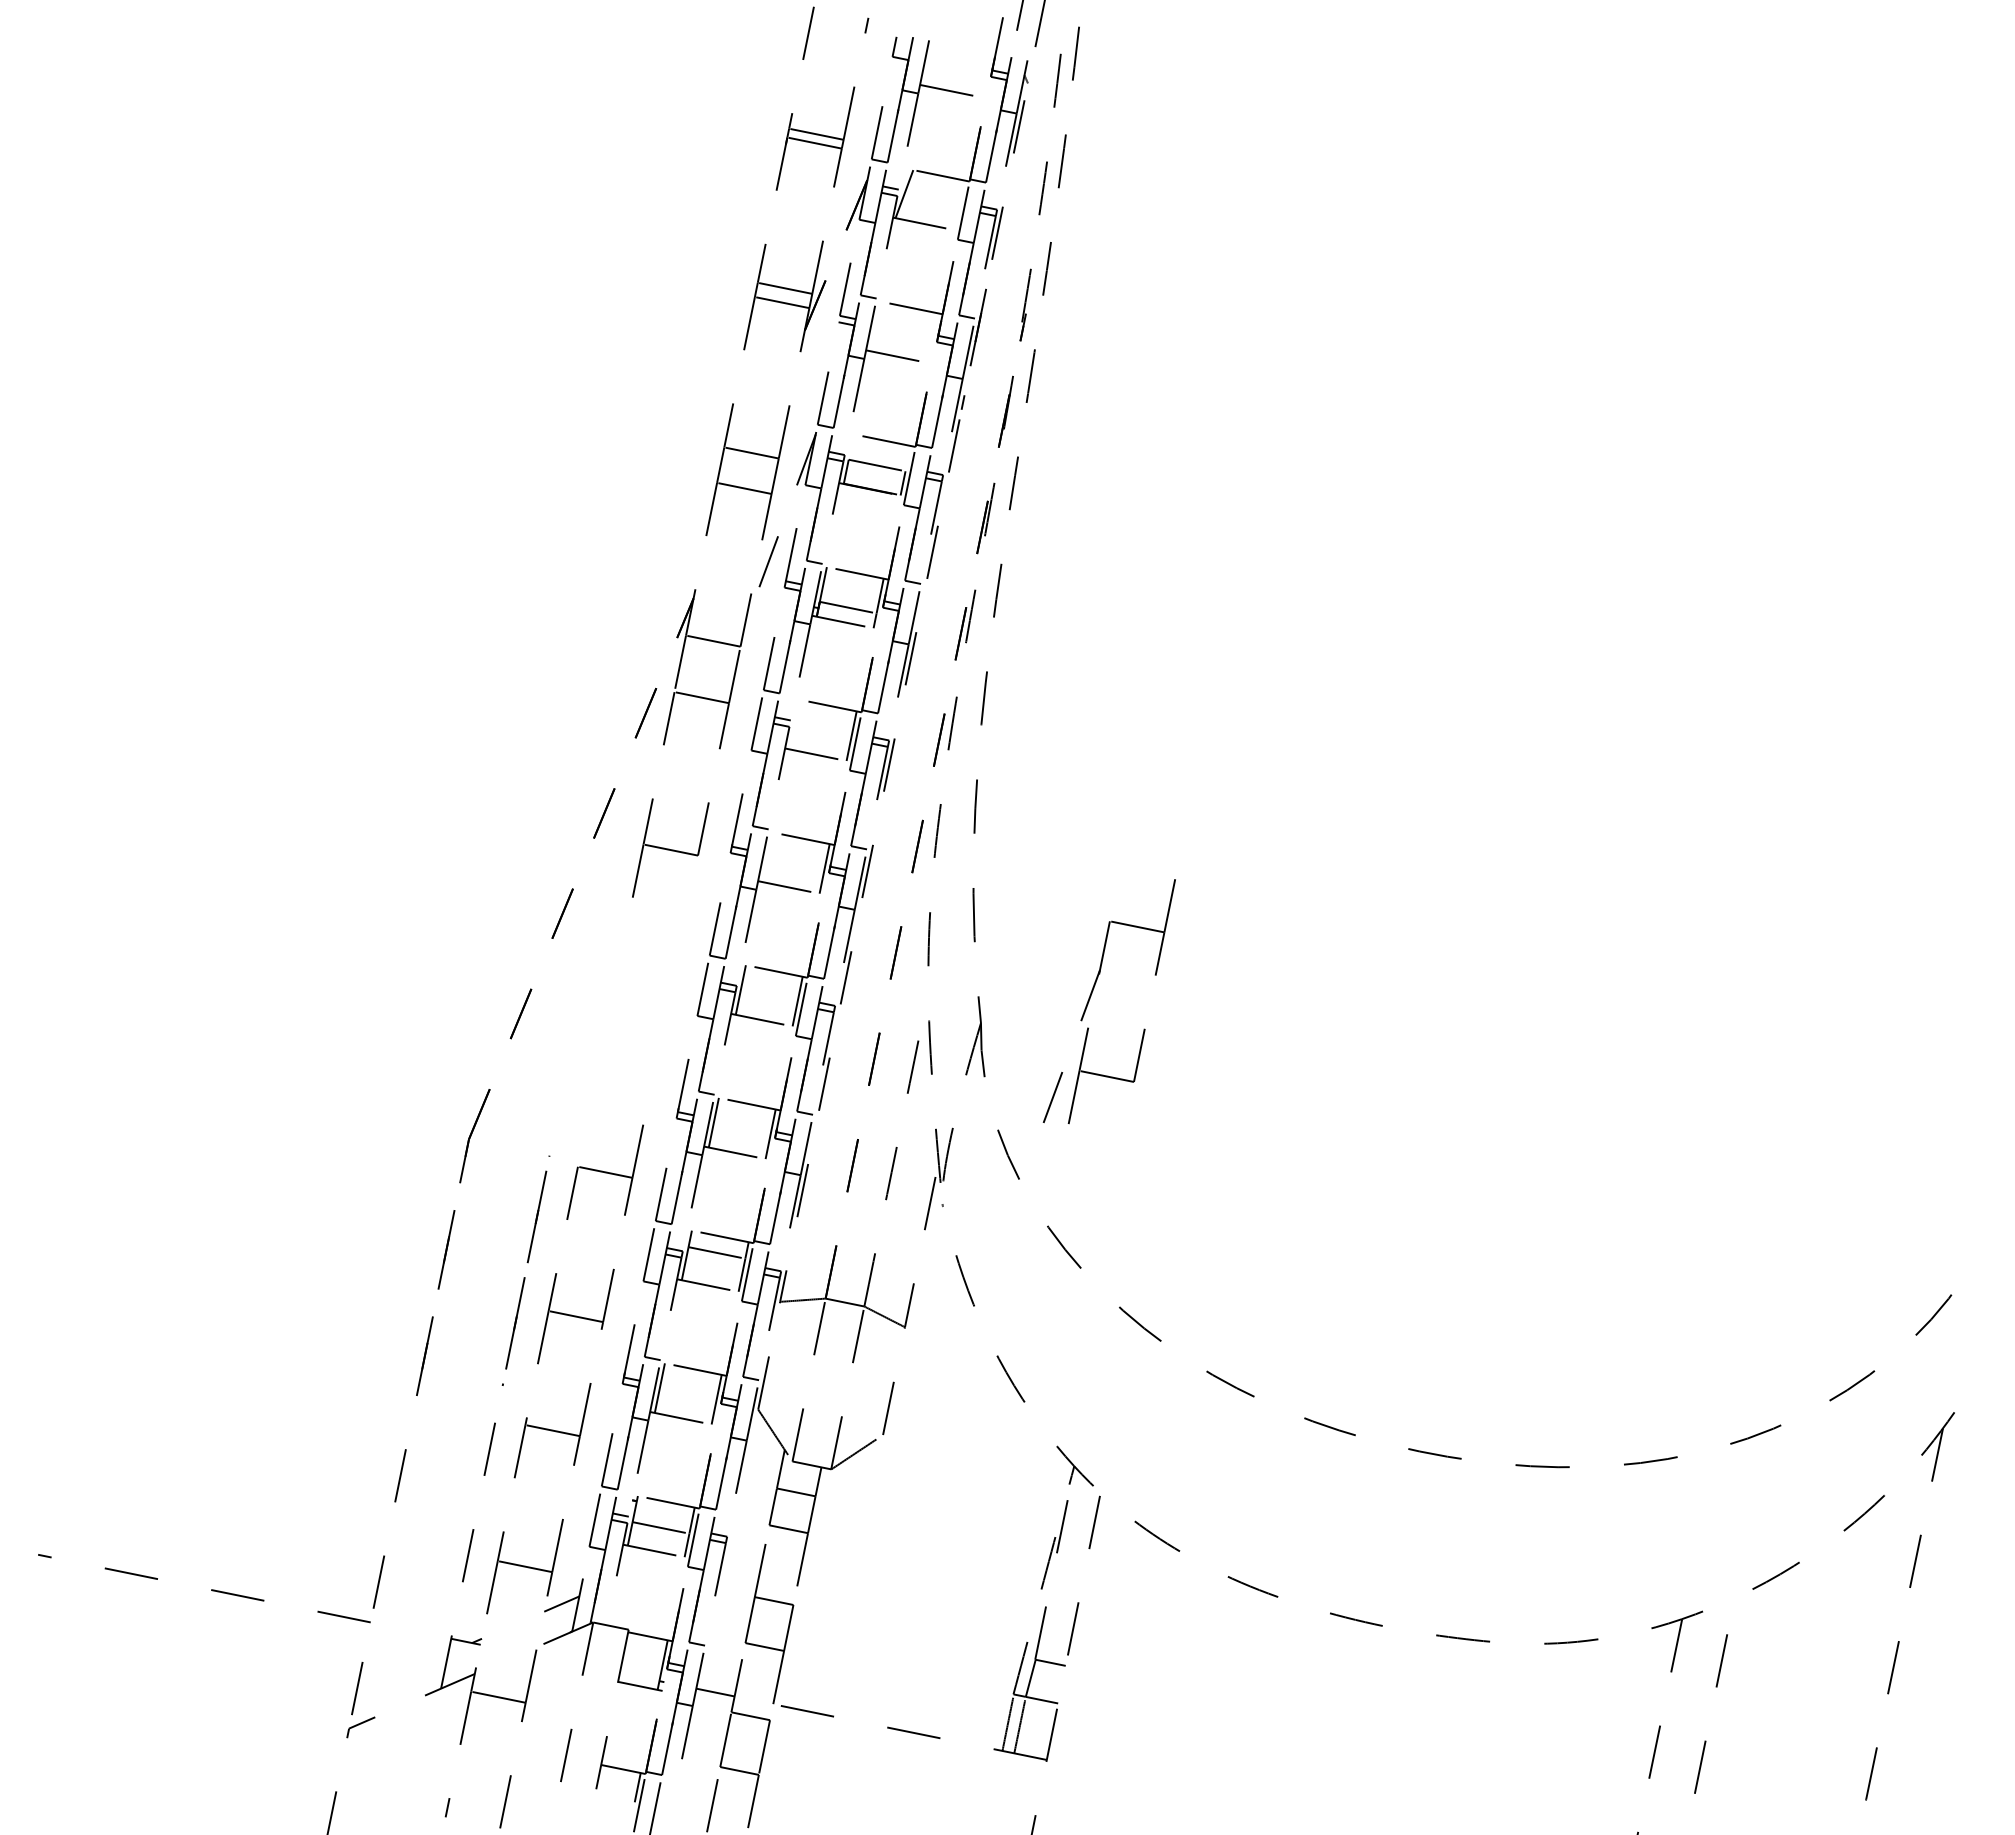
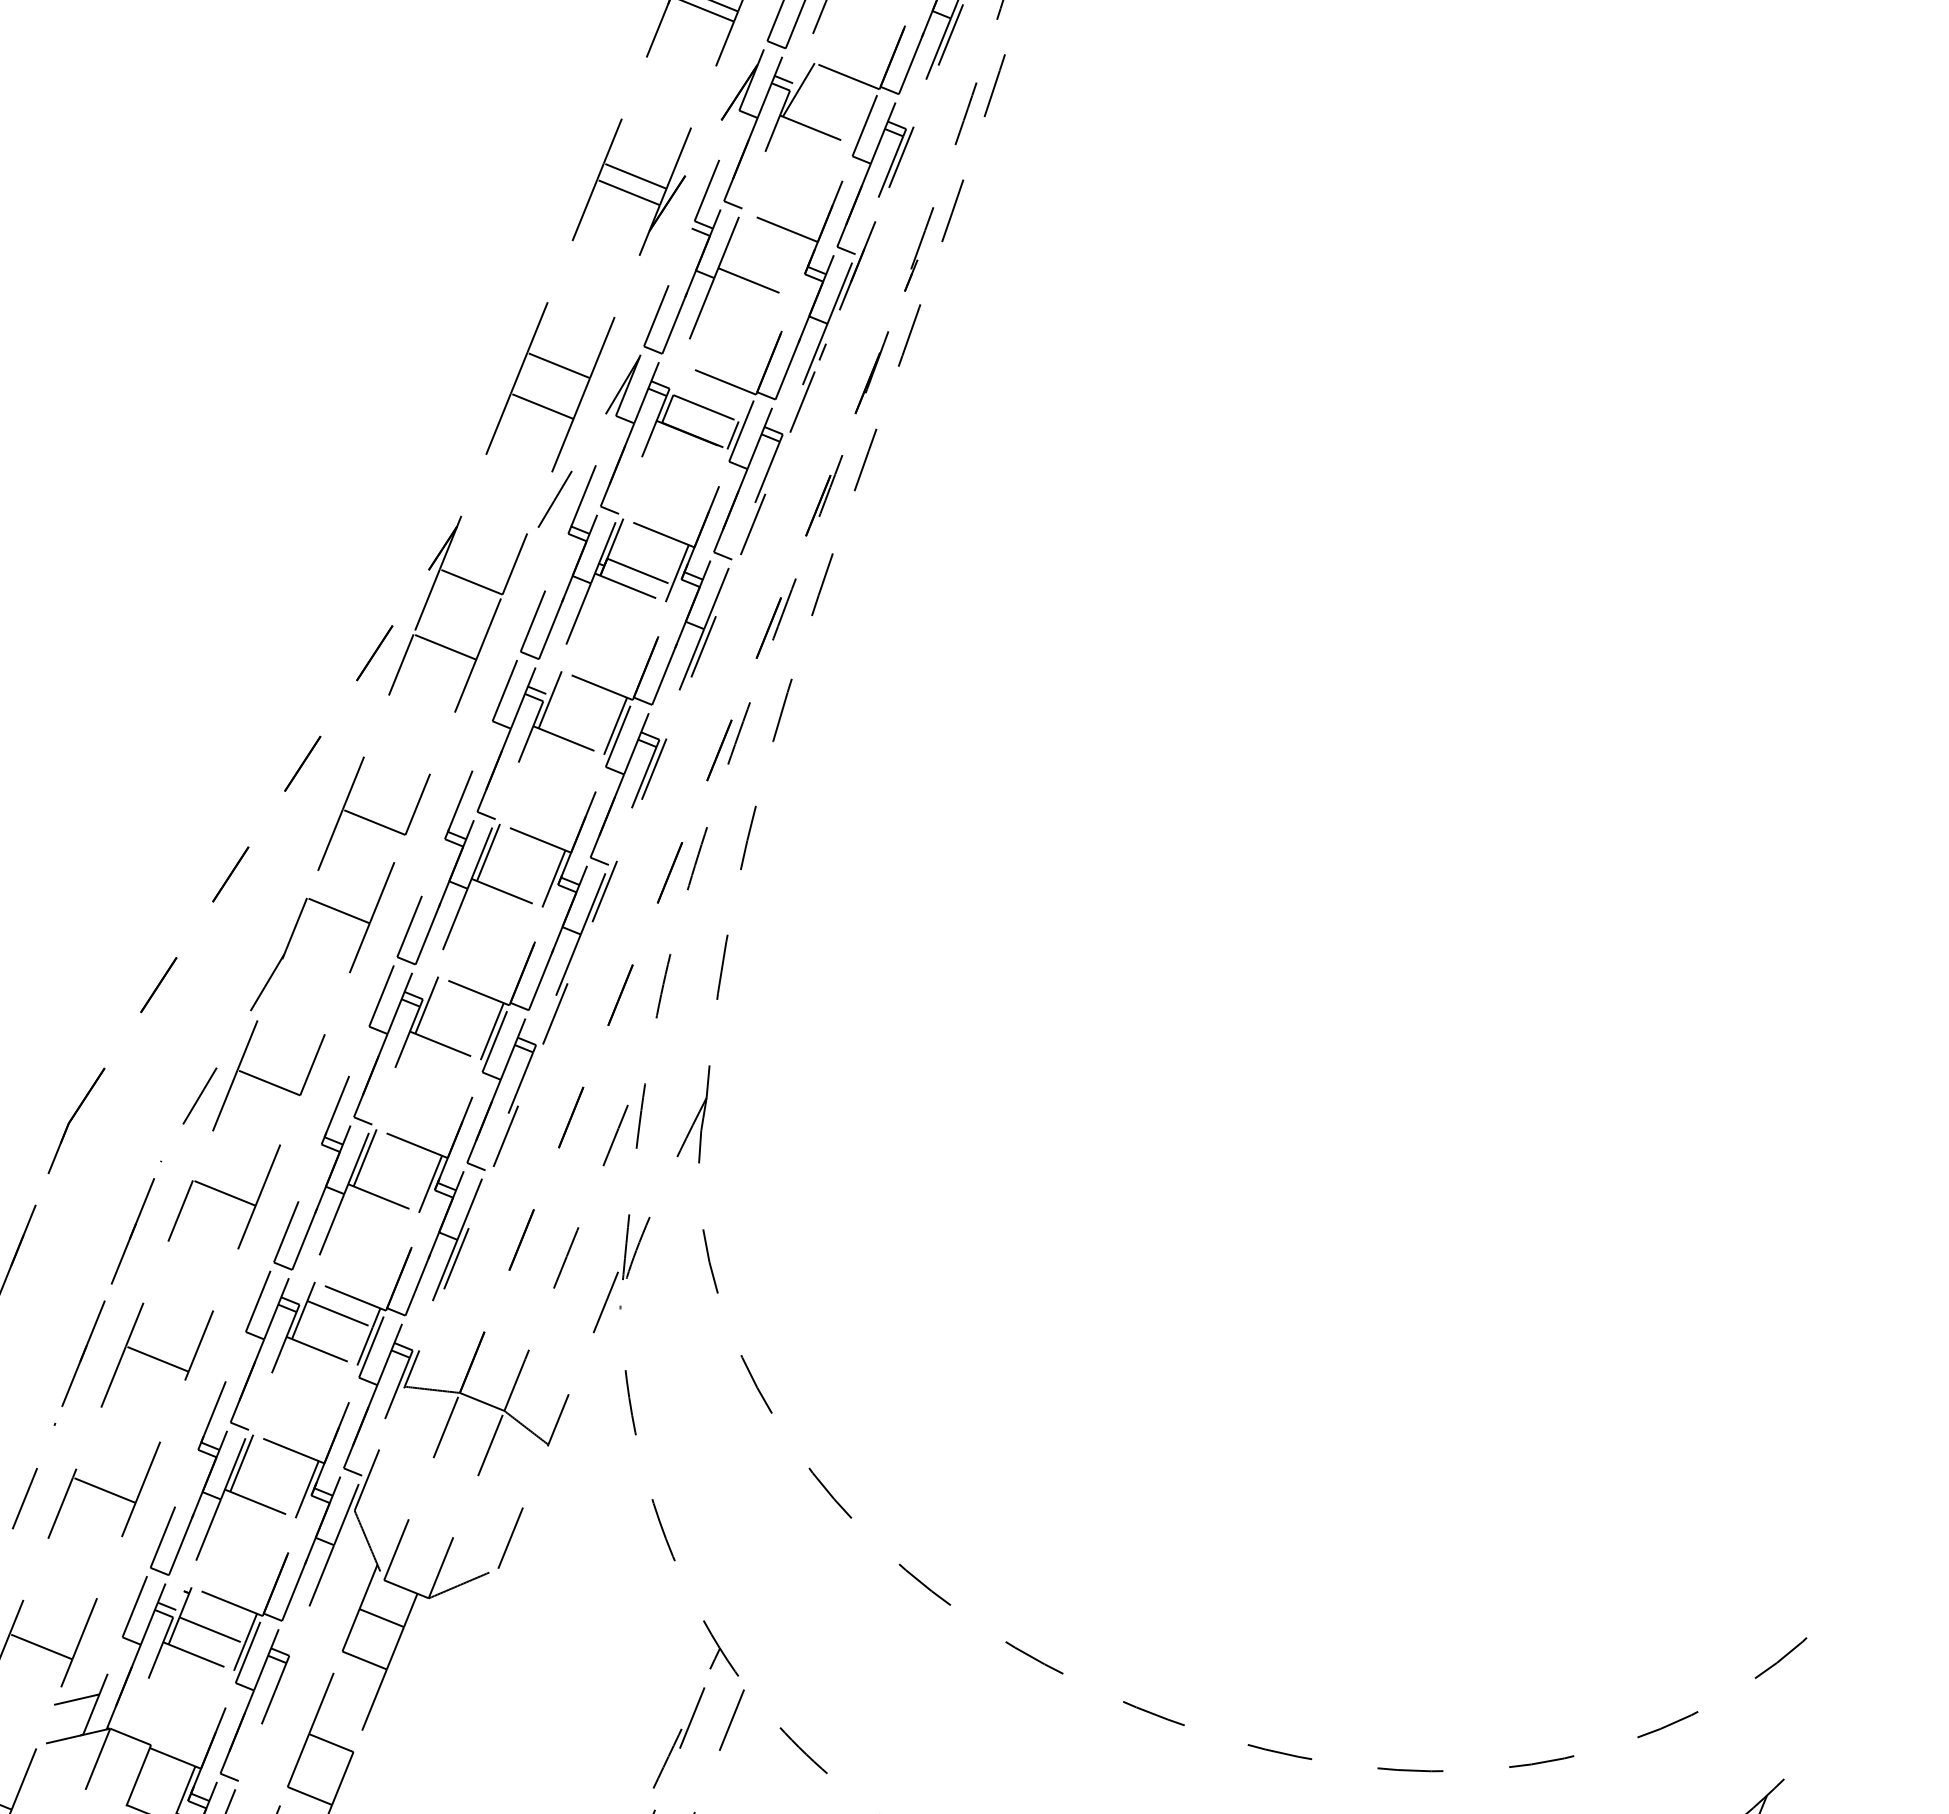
line: (794, 724) -> (549, 699), added
line: (767, 857) -> (488, 852), added
part: (1091, 996) -> (268, 983), moved

